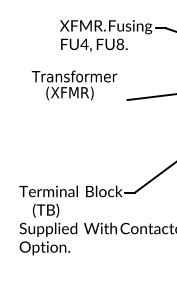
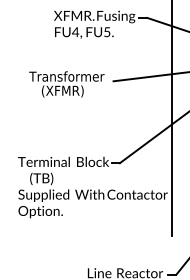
text: (120, 43) -> (107, 31), FU8. -> FU5.
text: (74, 85) -> (66, 84), moved

